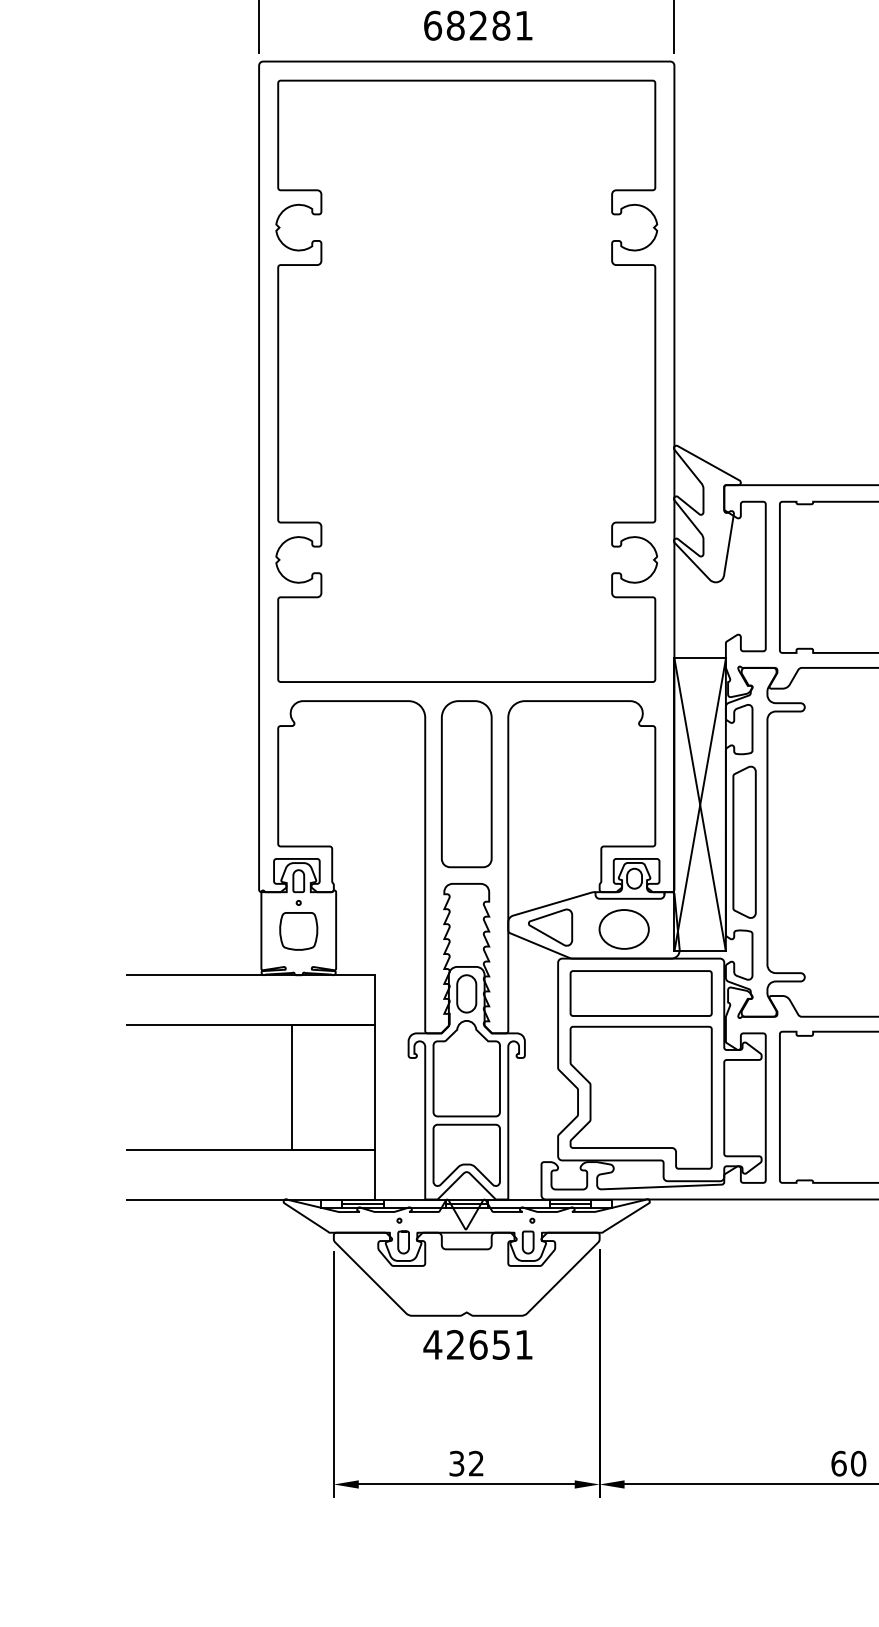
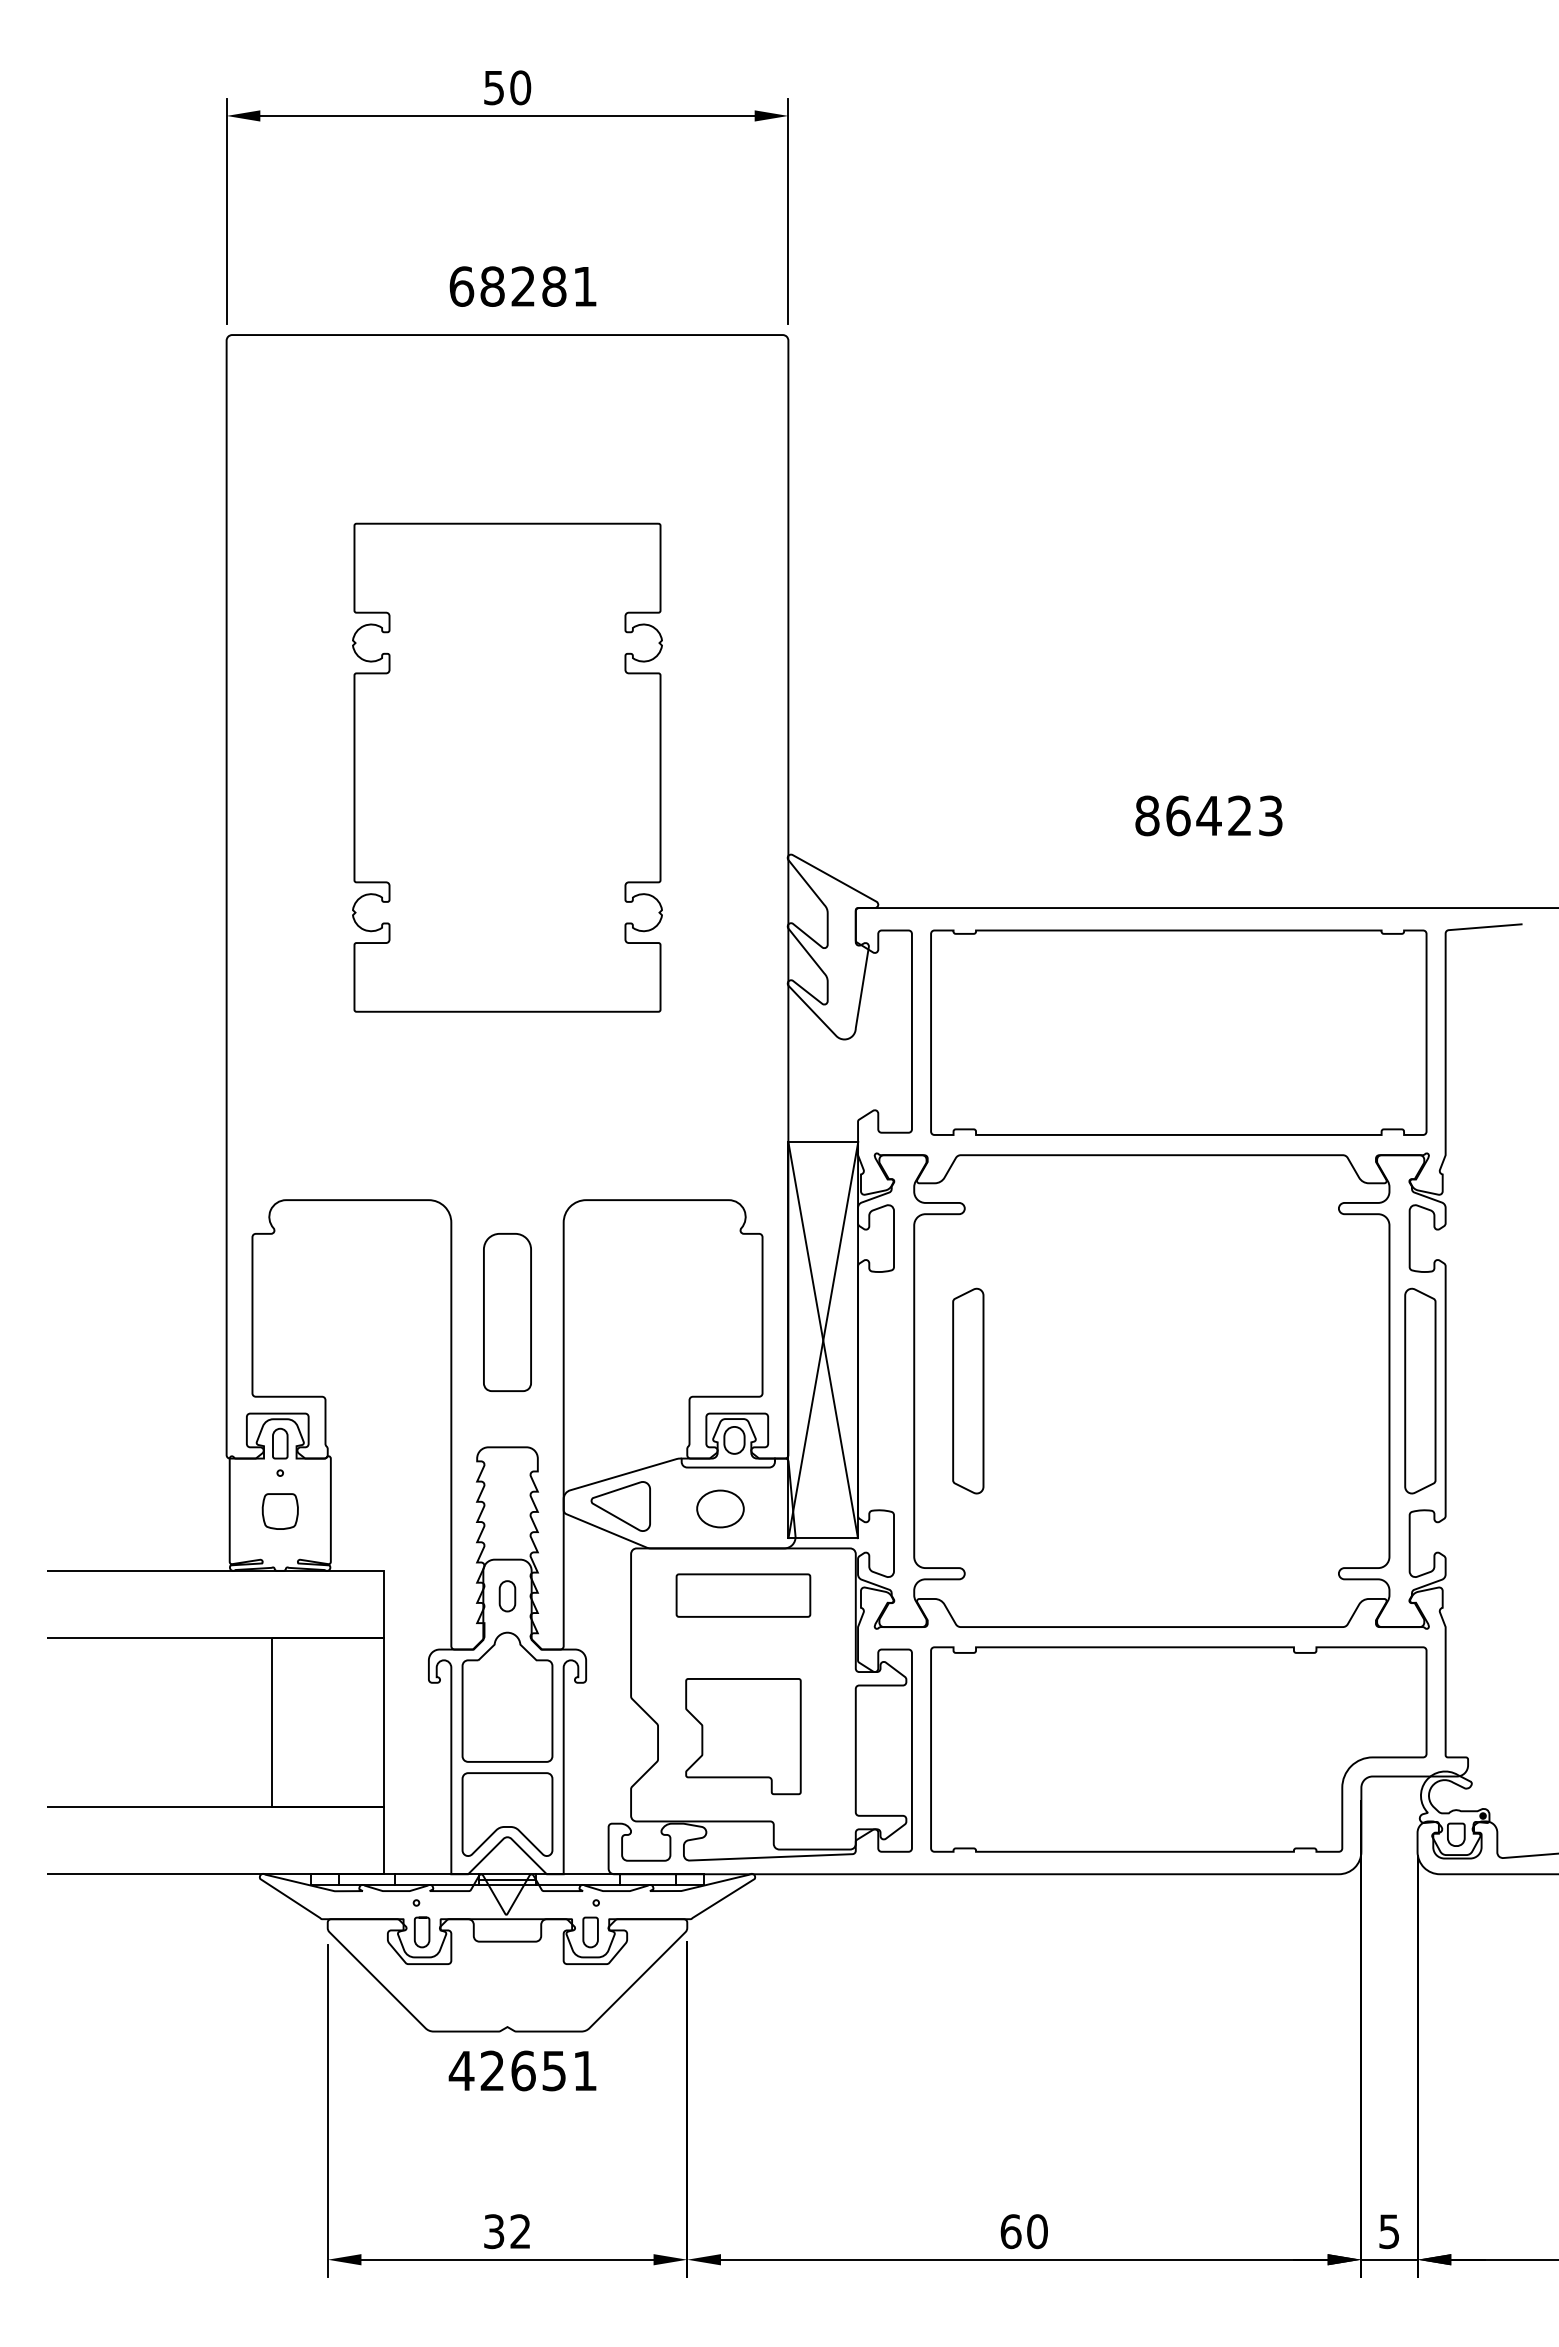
part: (466, 381) -> (507, 767), size x0.6
part: (466, 784) -> (507, 1312), size x0.7
curve: (734, 841) -> (954, 1390), moved
part: (624, 929) -> (720, 1508), size x0.7
part: (298, 931) -> (280, 1511), size x0.7
part: (641, 993) -> (743, 1595), size x0.7
part: (466, 994) -> (507, 1596), size x0.6
part: (641, 1097) -> (743, 1736), size x0.6
line: (362, 1203) -> (366, 1879), removed
line: (570, 1203) -> (647, 1879), removed

